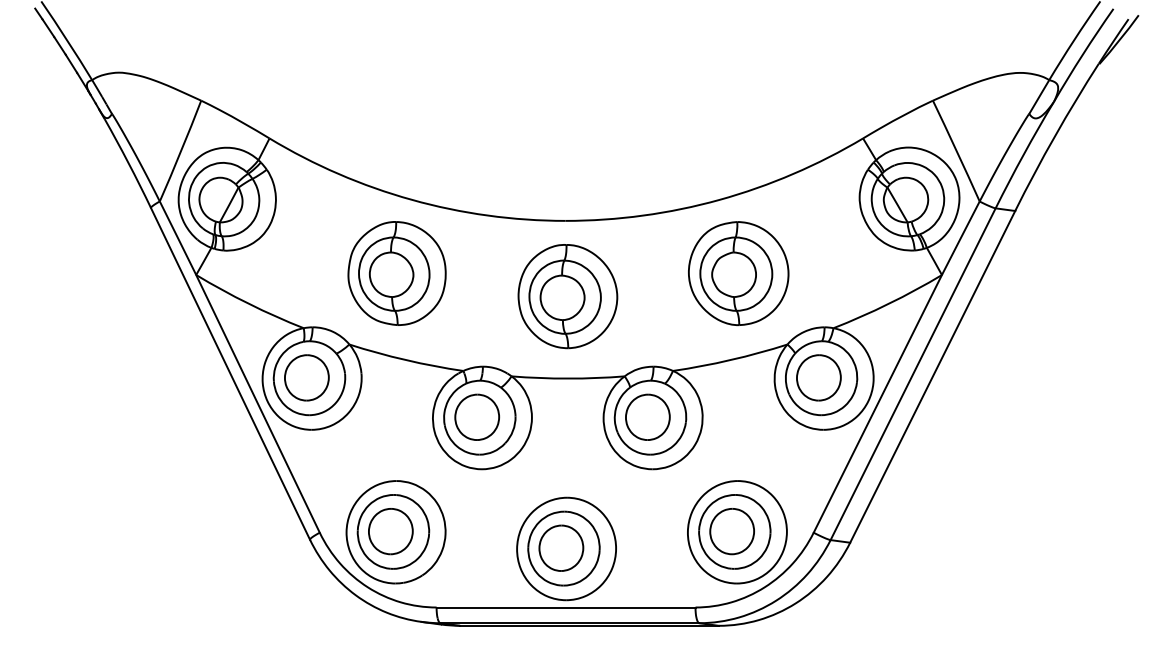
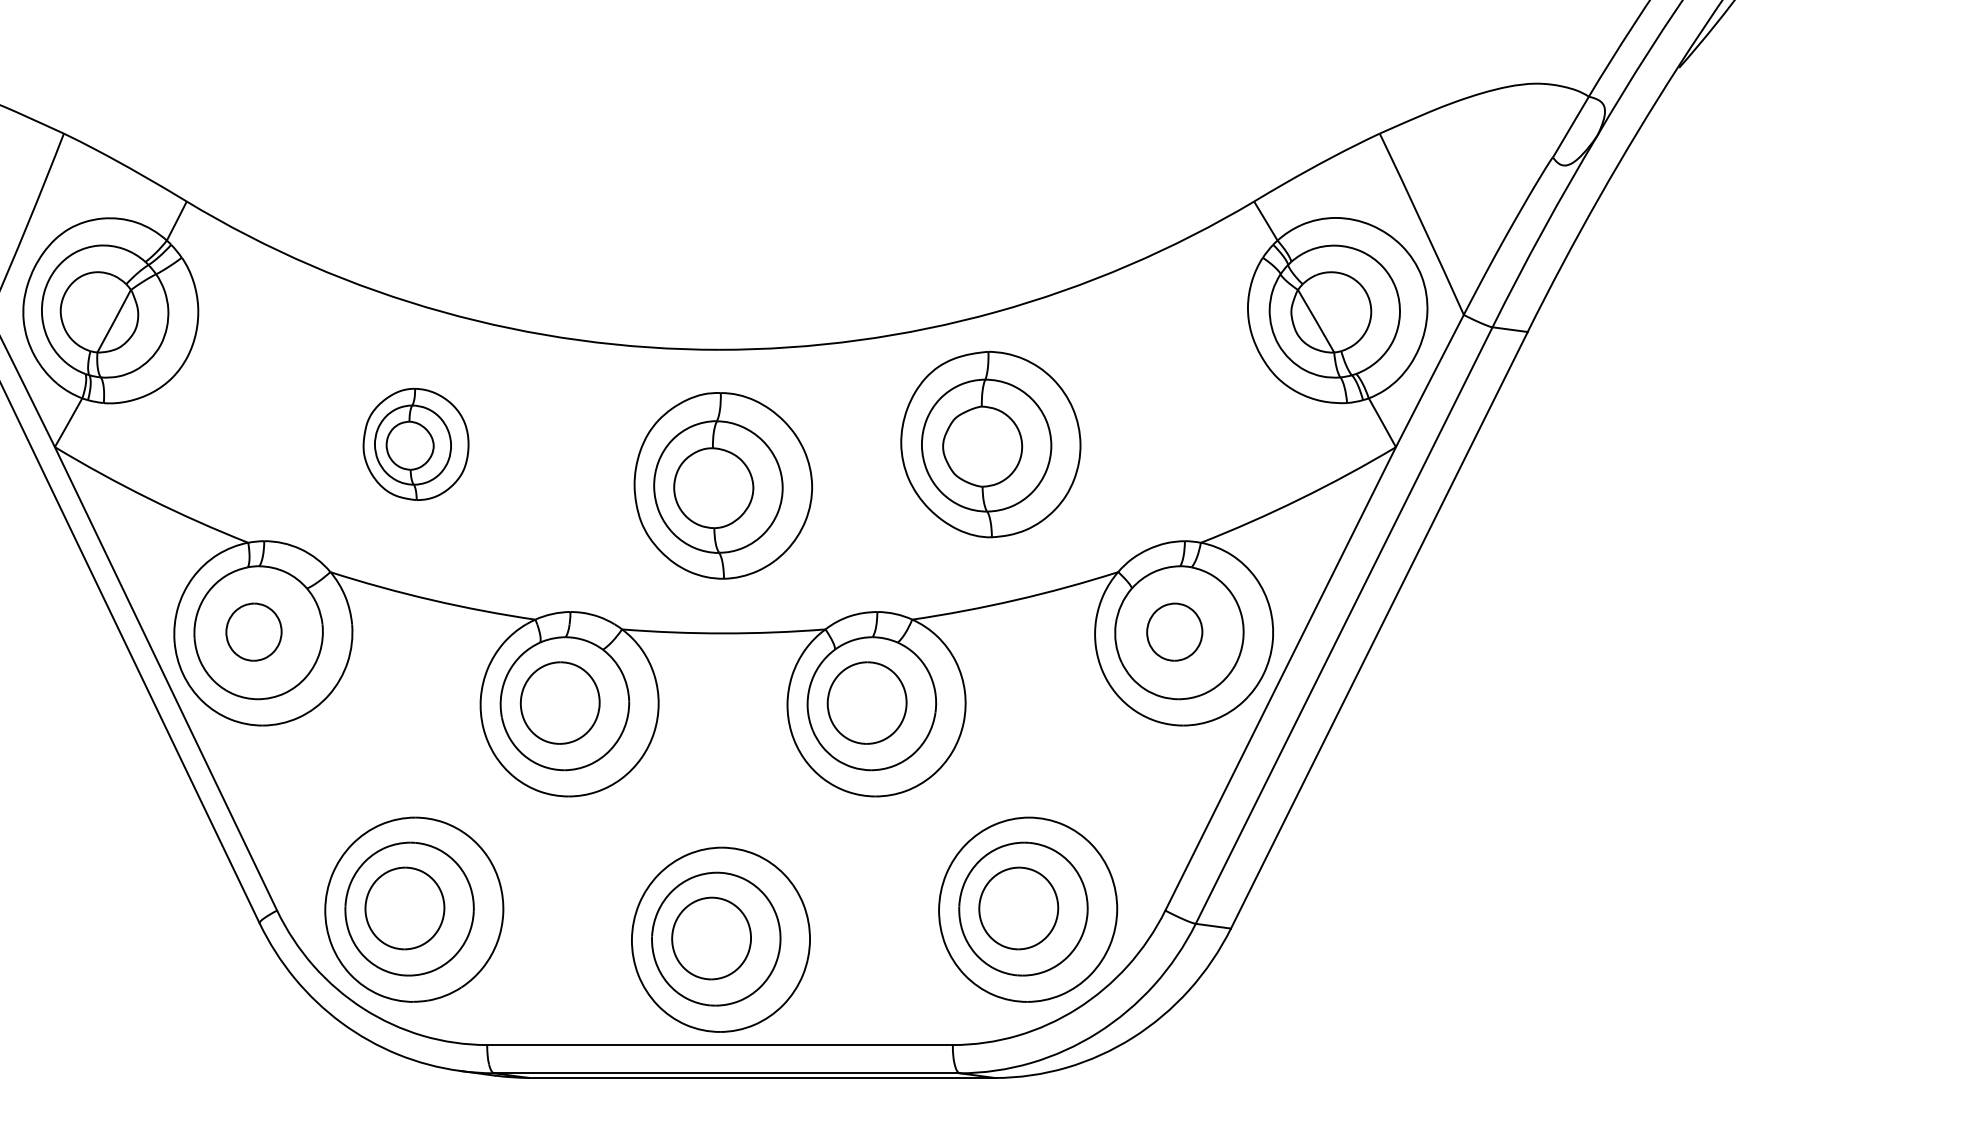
part: (396, 273) -> (415, 444), size x0.6
part: (738, 273) -> (990, 444), moved
part: (306, 377) -> (253, 631), size x0.7
part: (818, 377) -> (1173, 631), size x0.7

